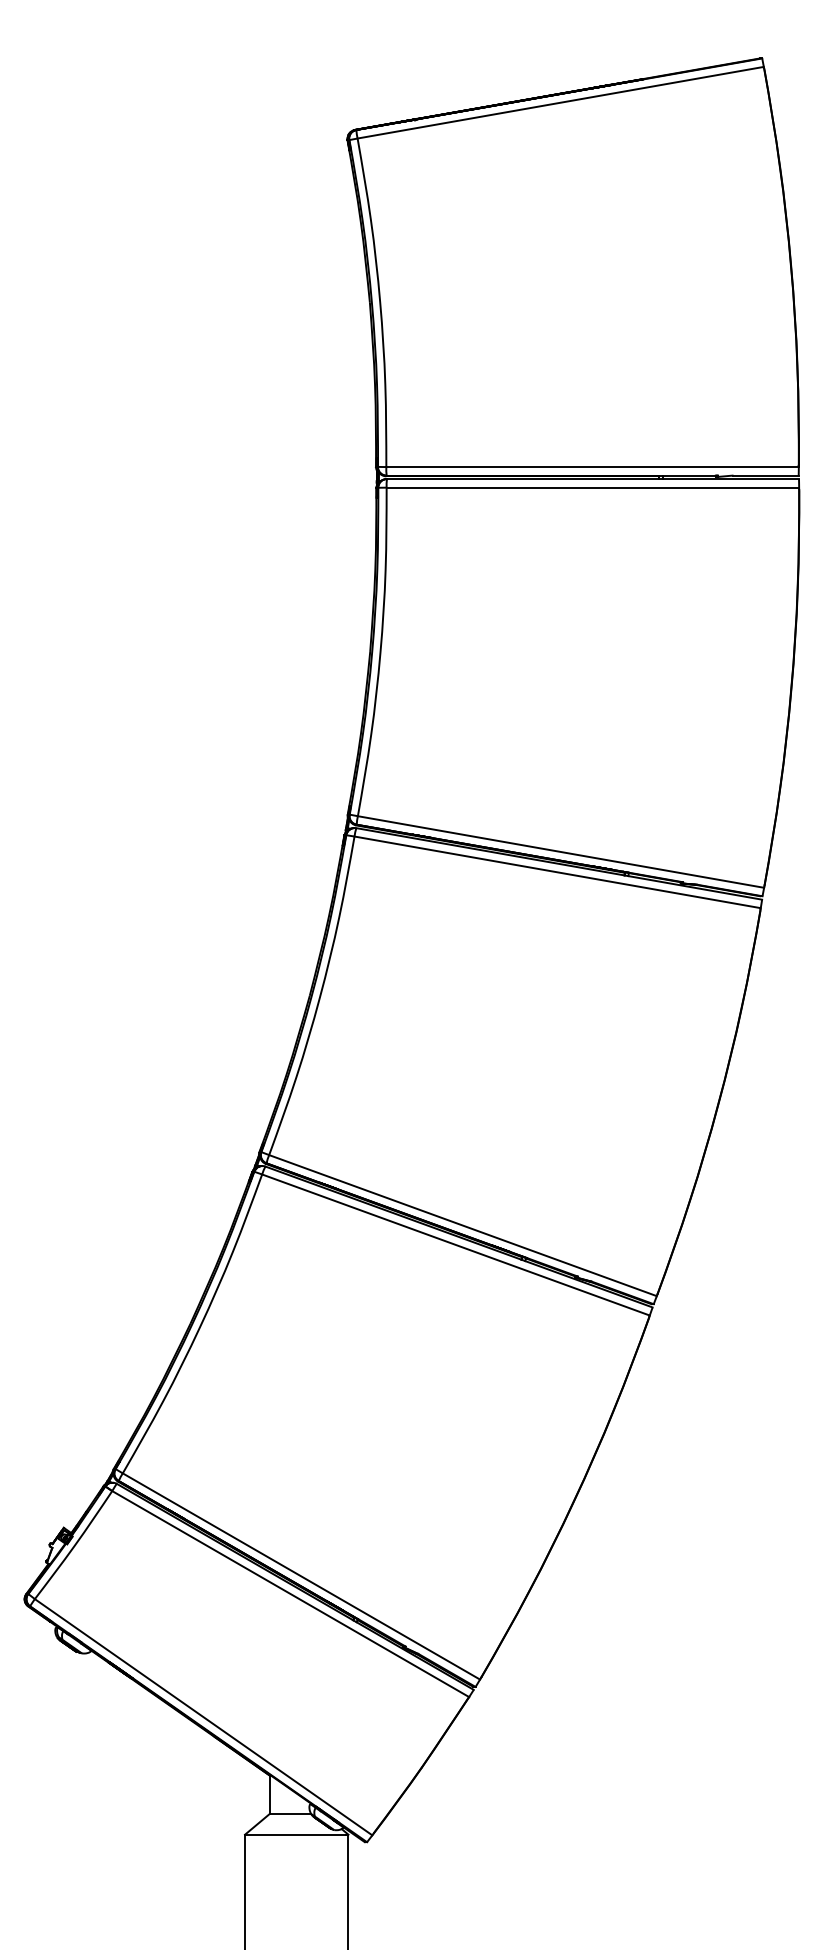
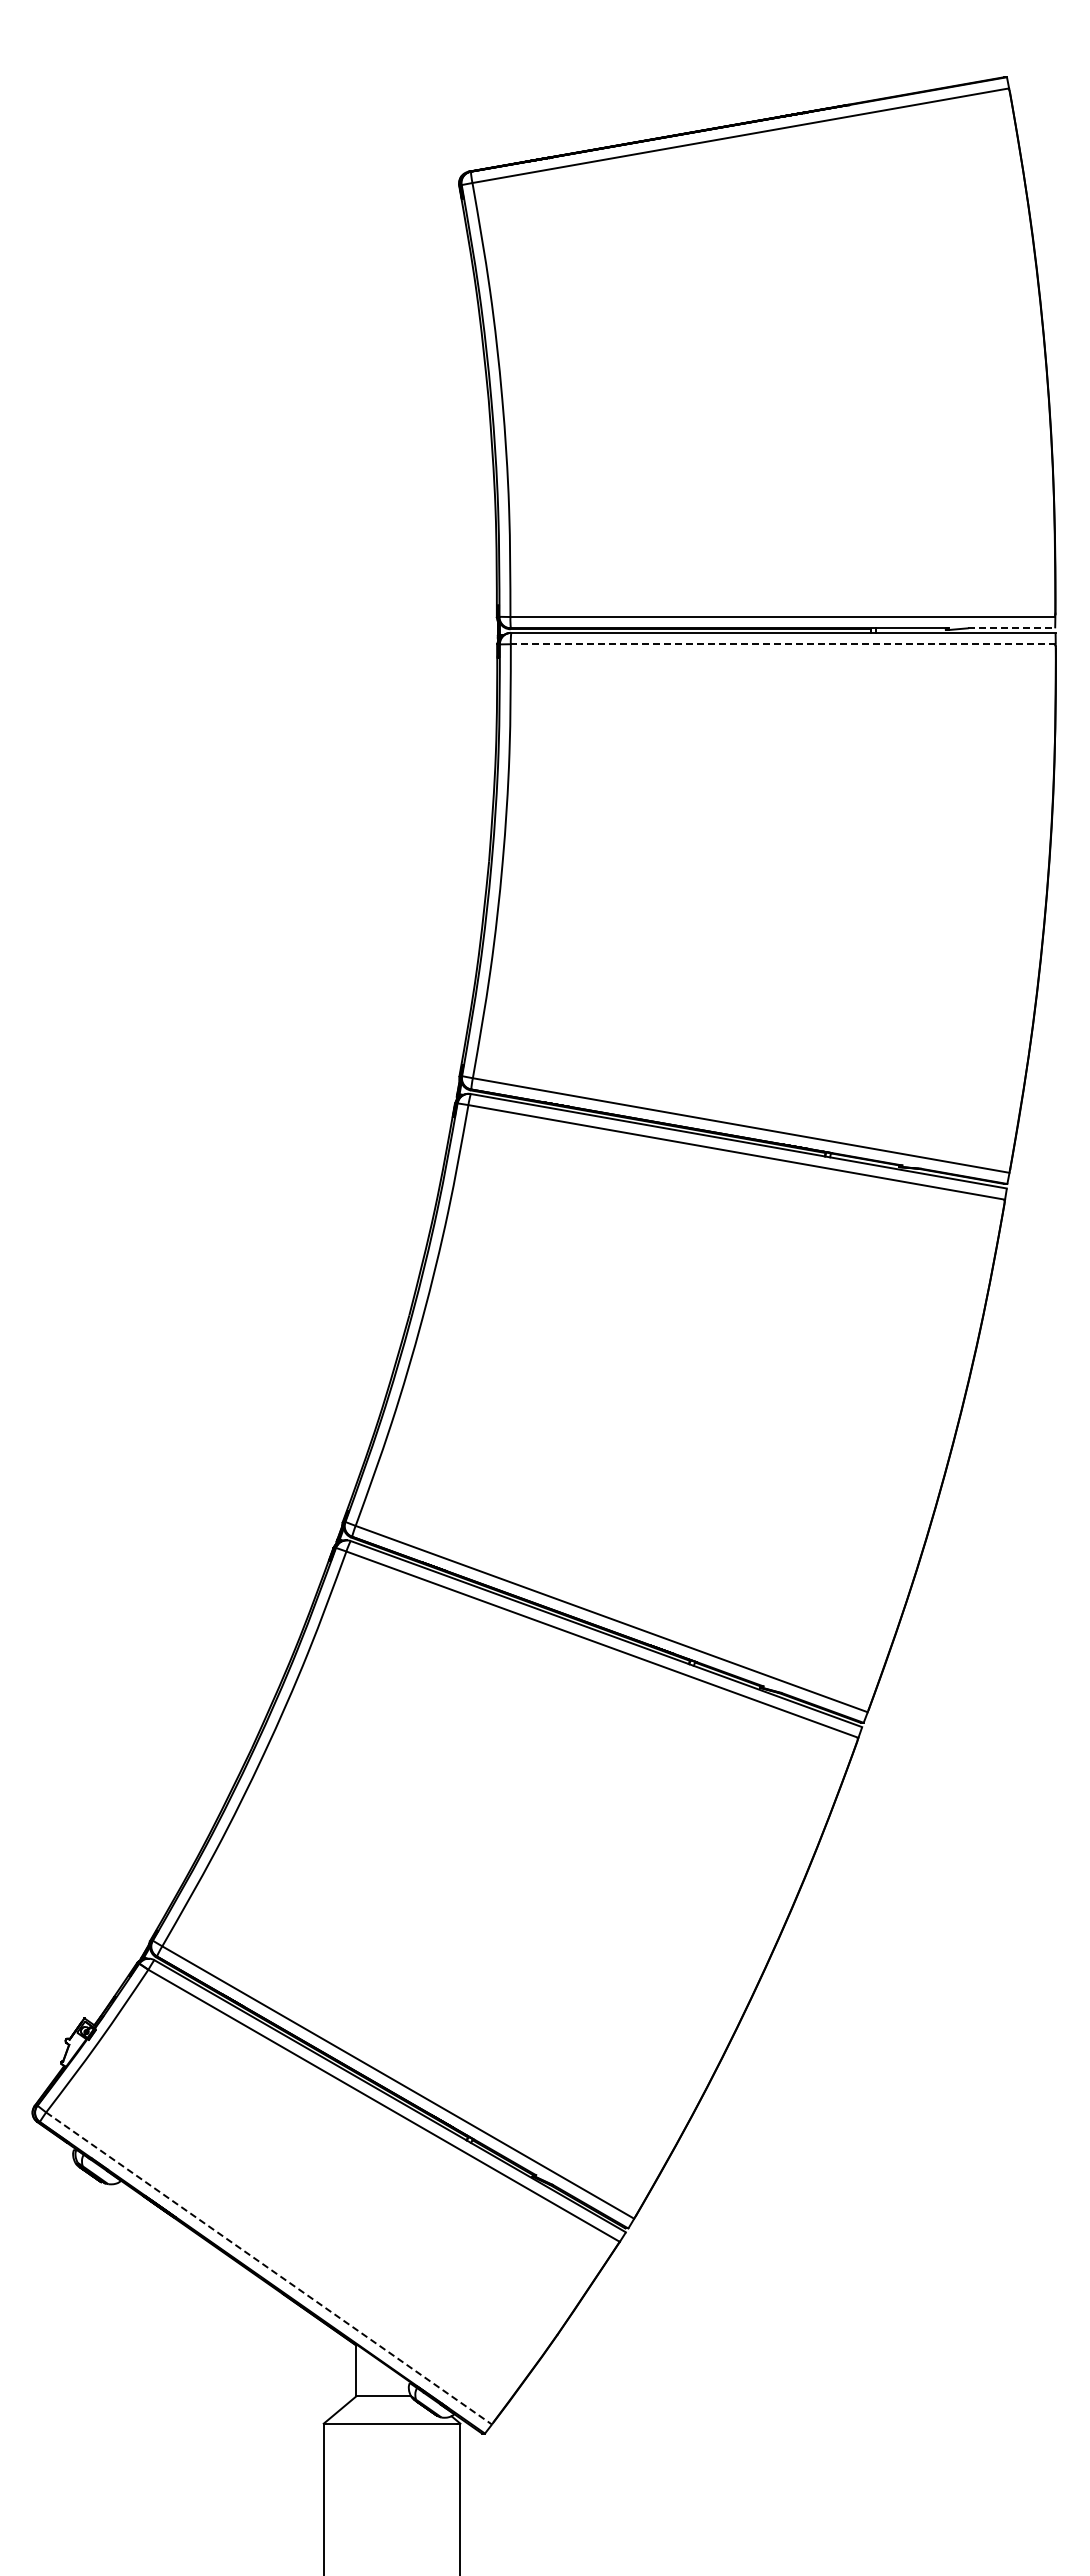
line: (765, 475) -> (1011, 628), solid -> dashed
line: (592, 487) -> (782, 644), solid -> dashed
line: (203, 1717) -> (269, 2268), solid -> dashed

